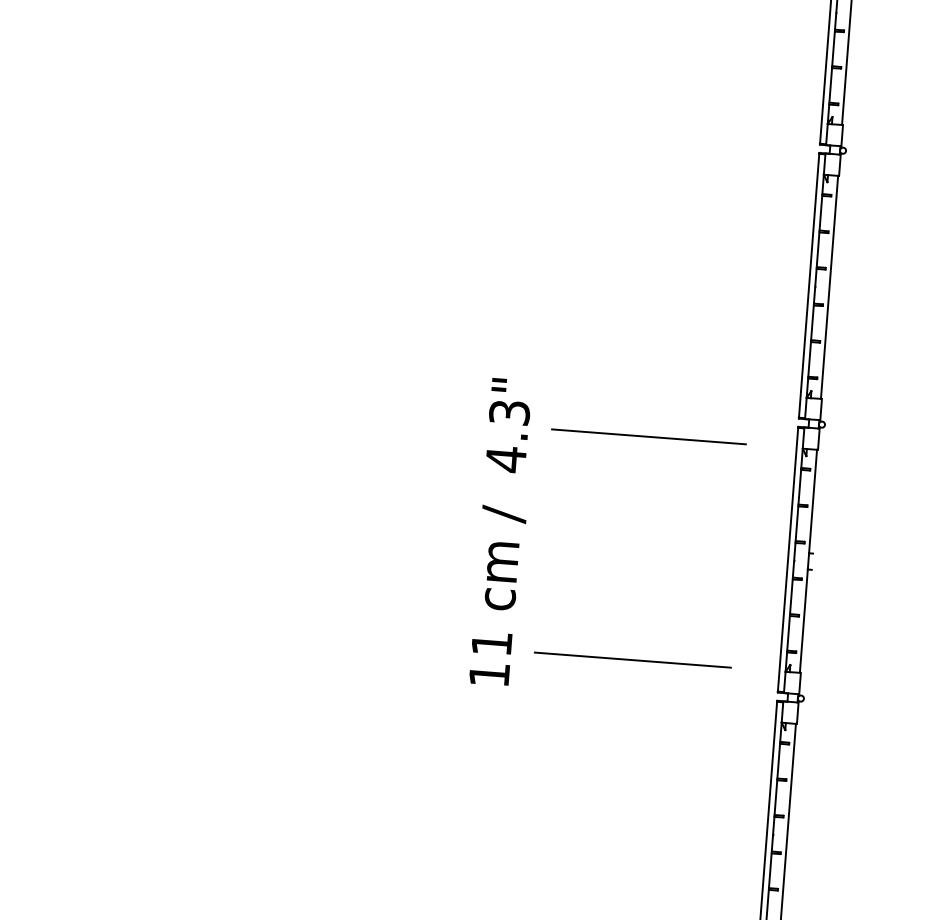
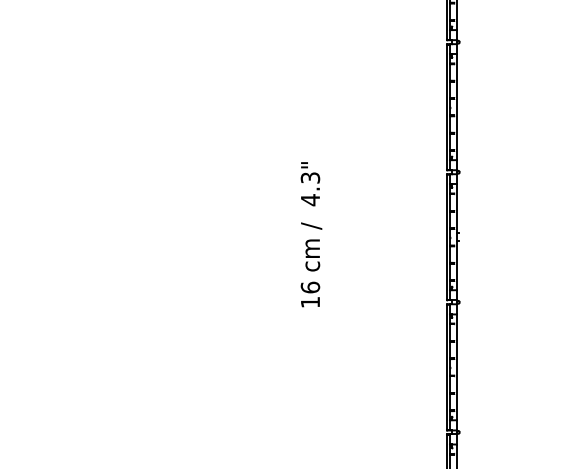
line: (649, 437) -> (377, 184), removed
text: (491, 643) -> (310, 287), 11 -> 16
line: (632, 658) -> (377, 289), removed

